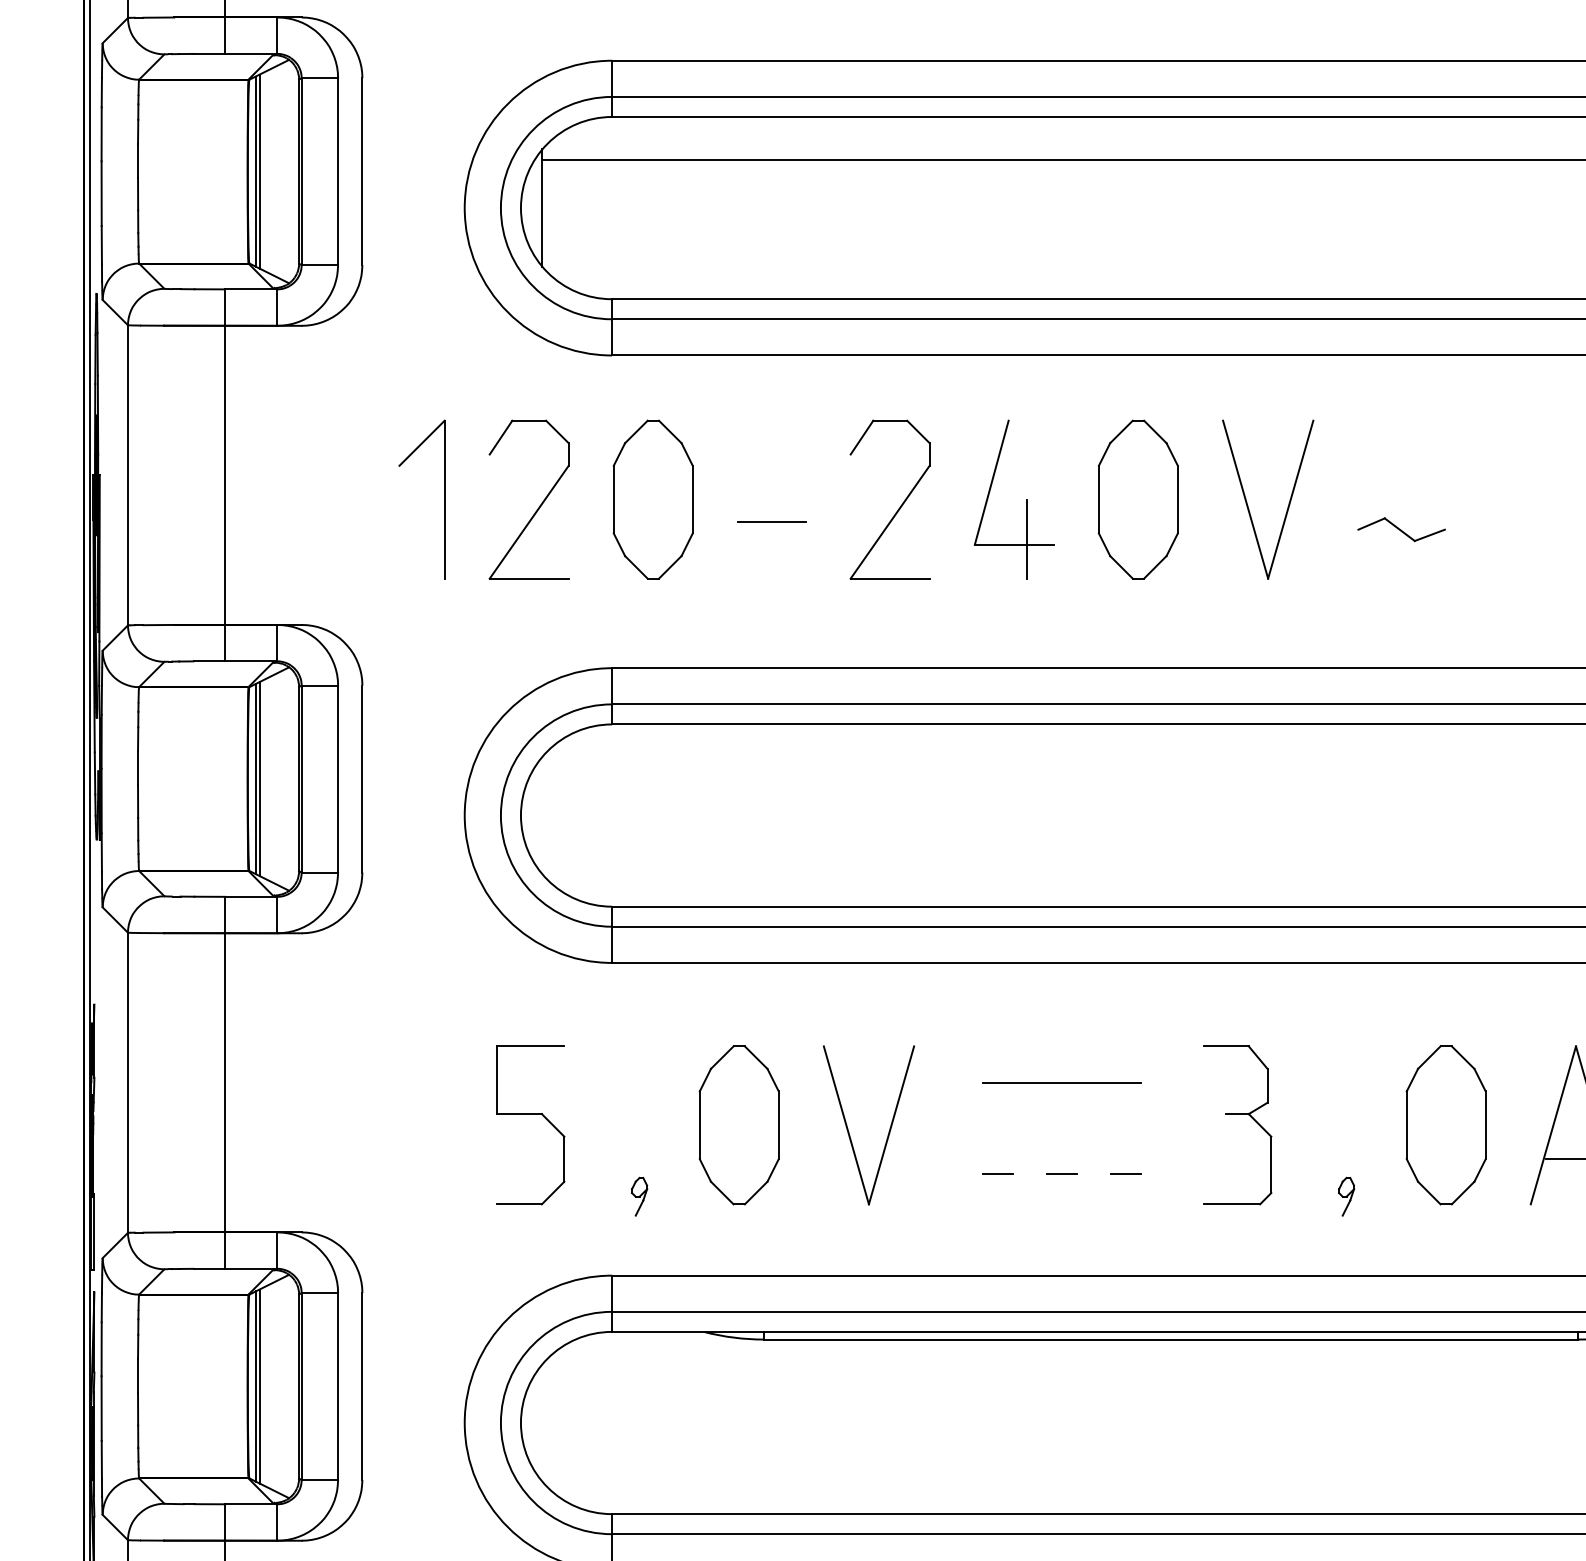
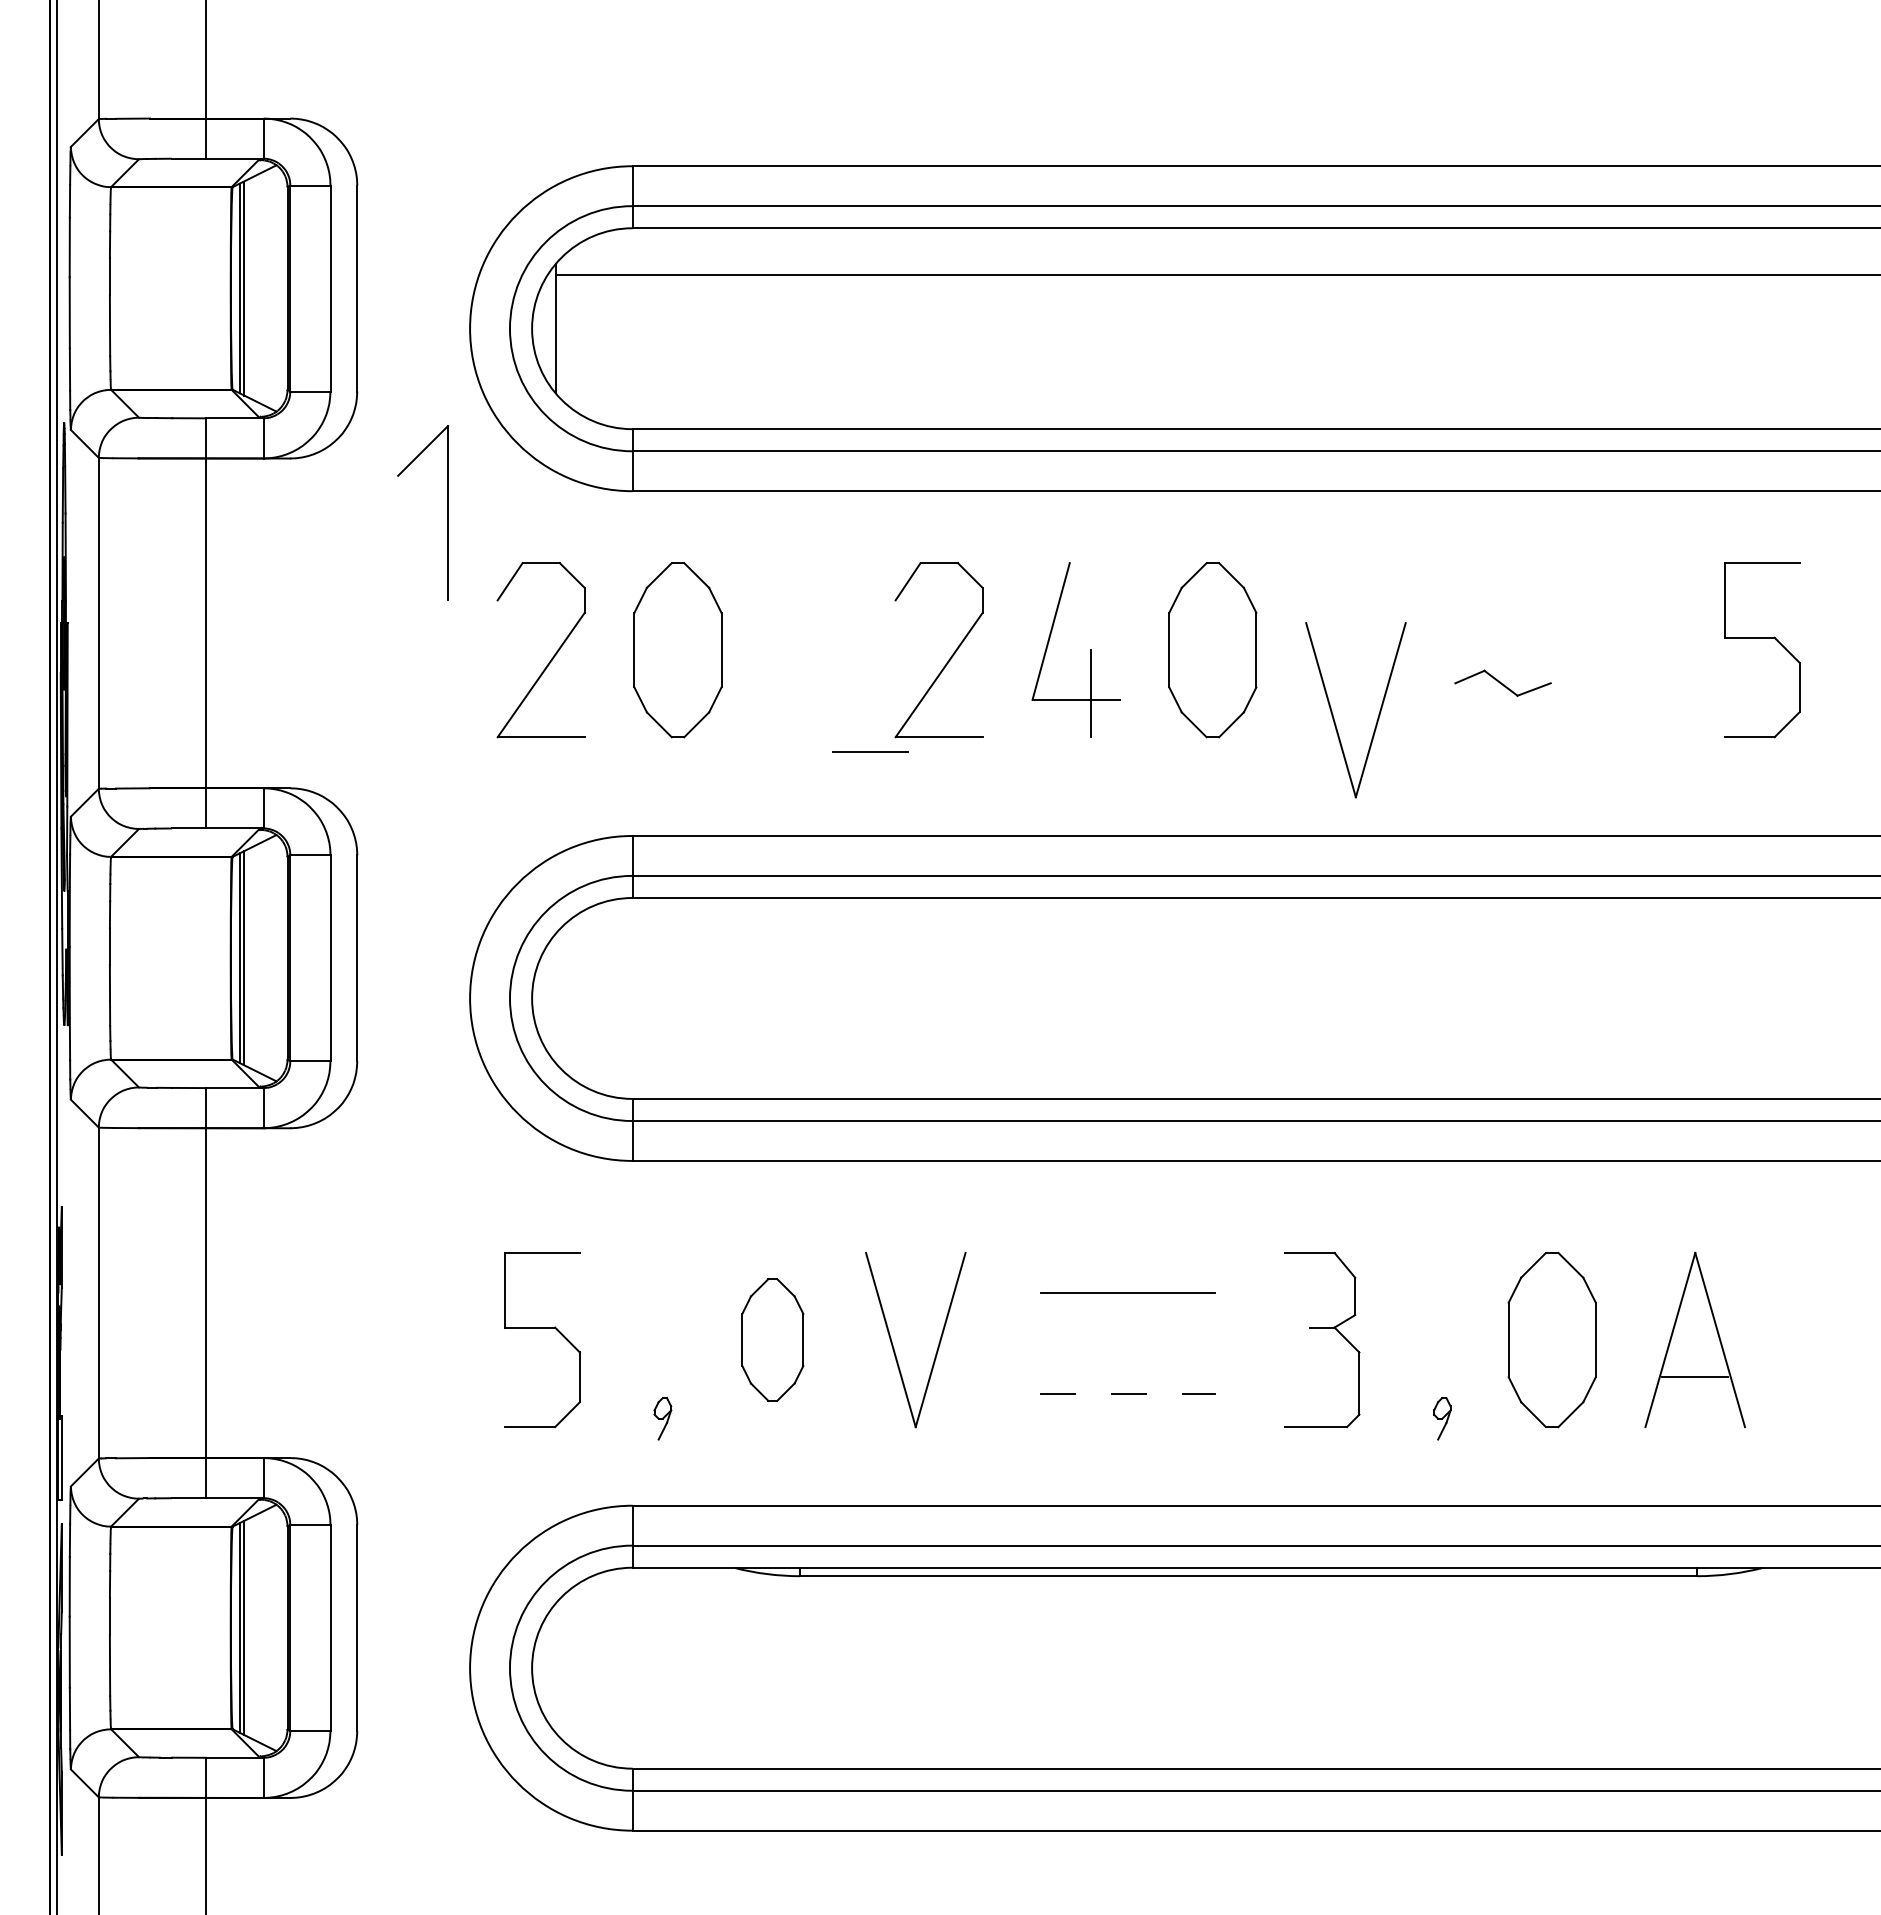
part: (444, 499) -> (447, 512), moved
part: (1248, 506) -> (1334, 717), moved
line: (771, 521) -> (870, 751), moved
part: (739, 1124) -> (772, 1339), size x0.7

